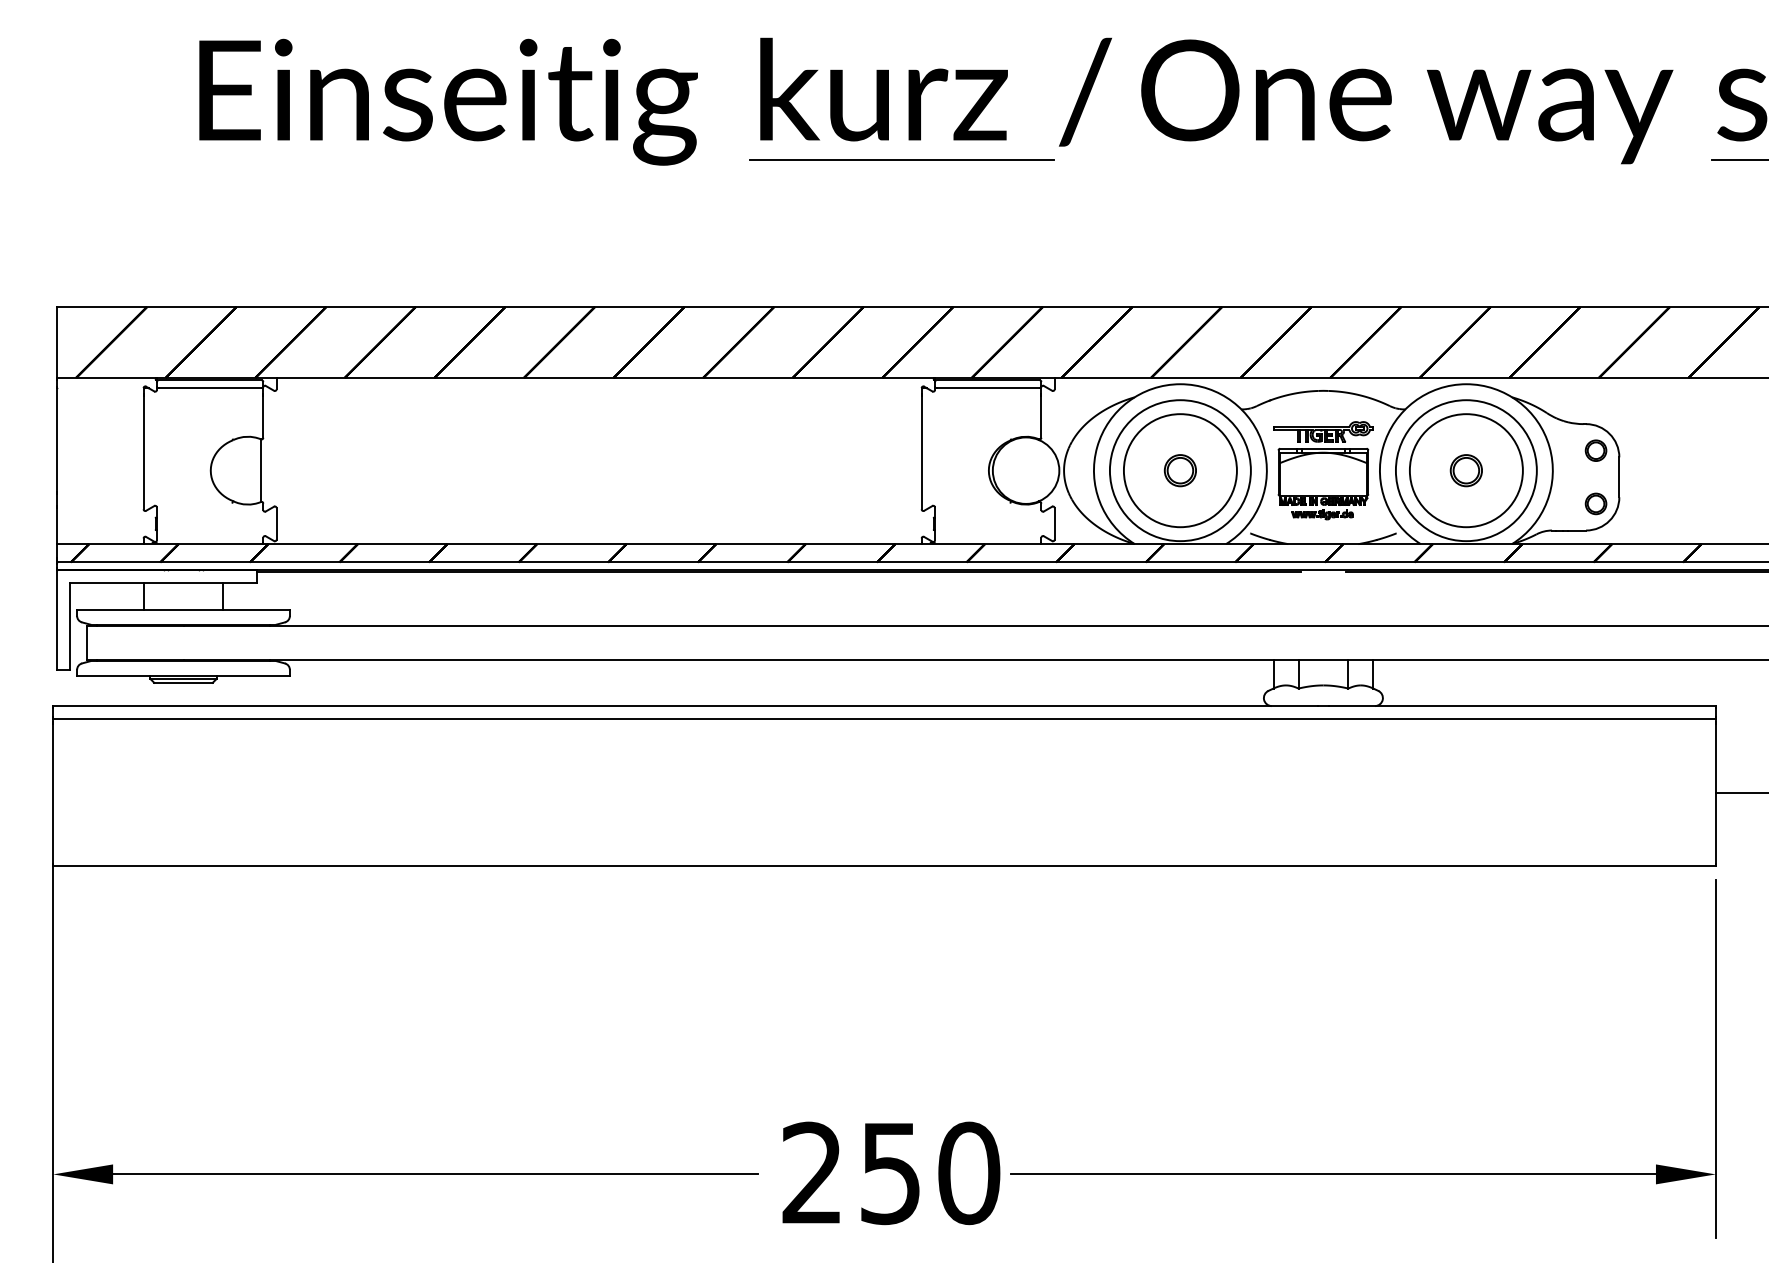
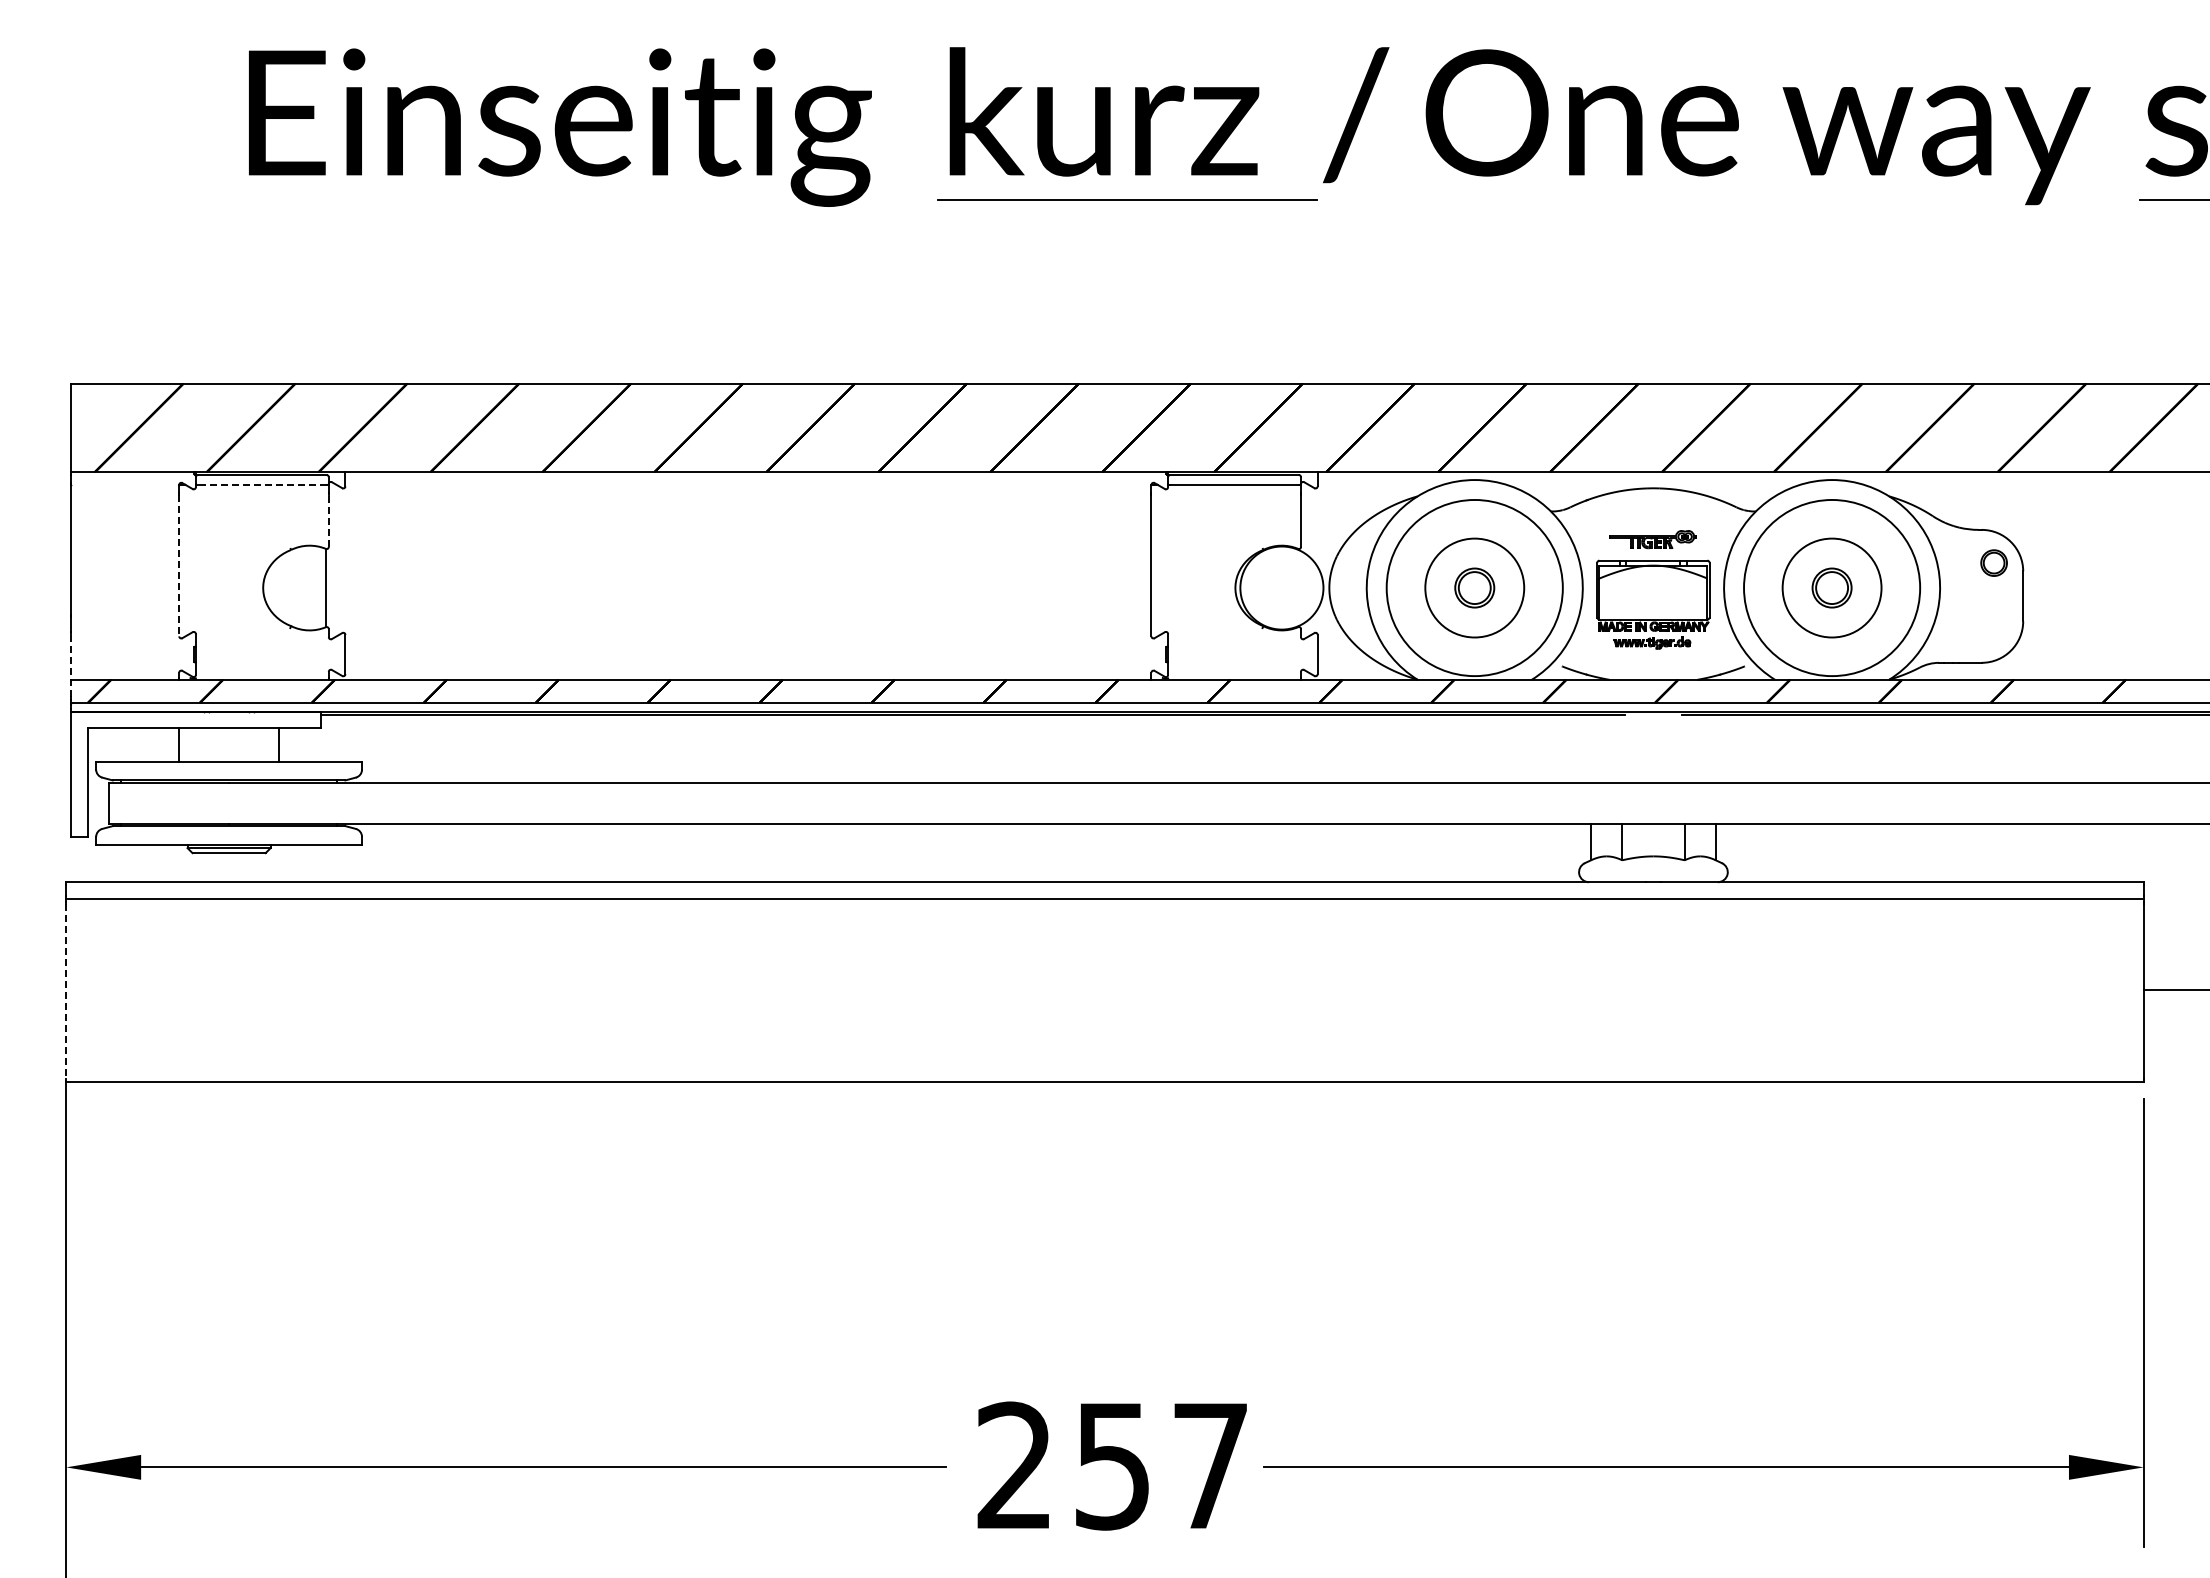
line: (209, 387) -> (261, 484), solid -> dashed
line: (263, 416) -> (328, 520), solid -> dashed
part: (1322, 431) -> (1652, 539), size x0.7
line: (143, 452) -> (179, 565), solid -> dashed
circle: (1180, 470) -> (1474, 587), size x0.7
circle: (1465, 470) -> (1831, 587), size x0.7
part: (1595, 503) -> (1993, 629), removed
line: (57, 532) -> (71, 665), solid -> dashed
line: (53, 793) -> (66, 991), solid -> dashed
text: (968, 1172) -> (1210, 1465), 250 -> 257

